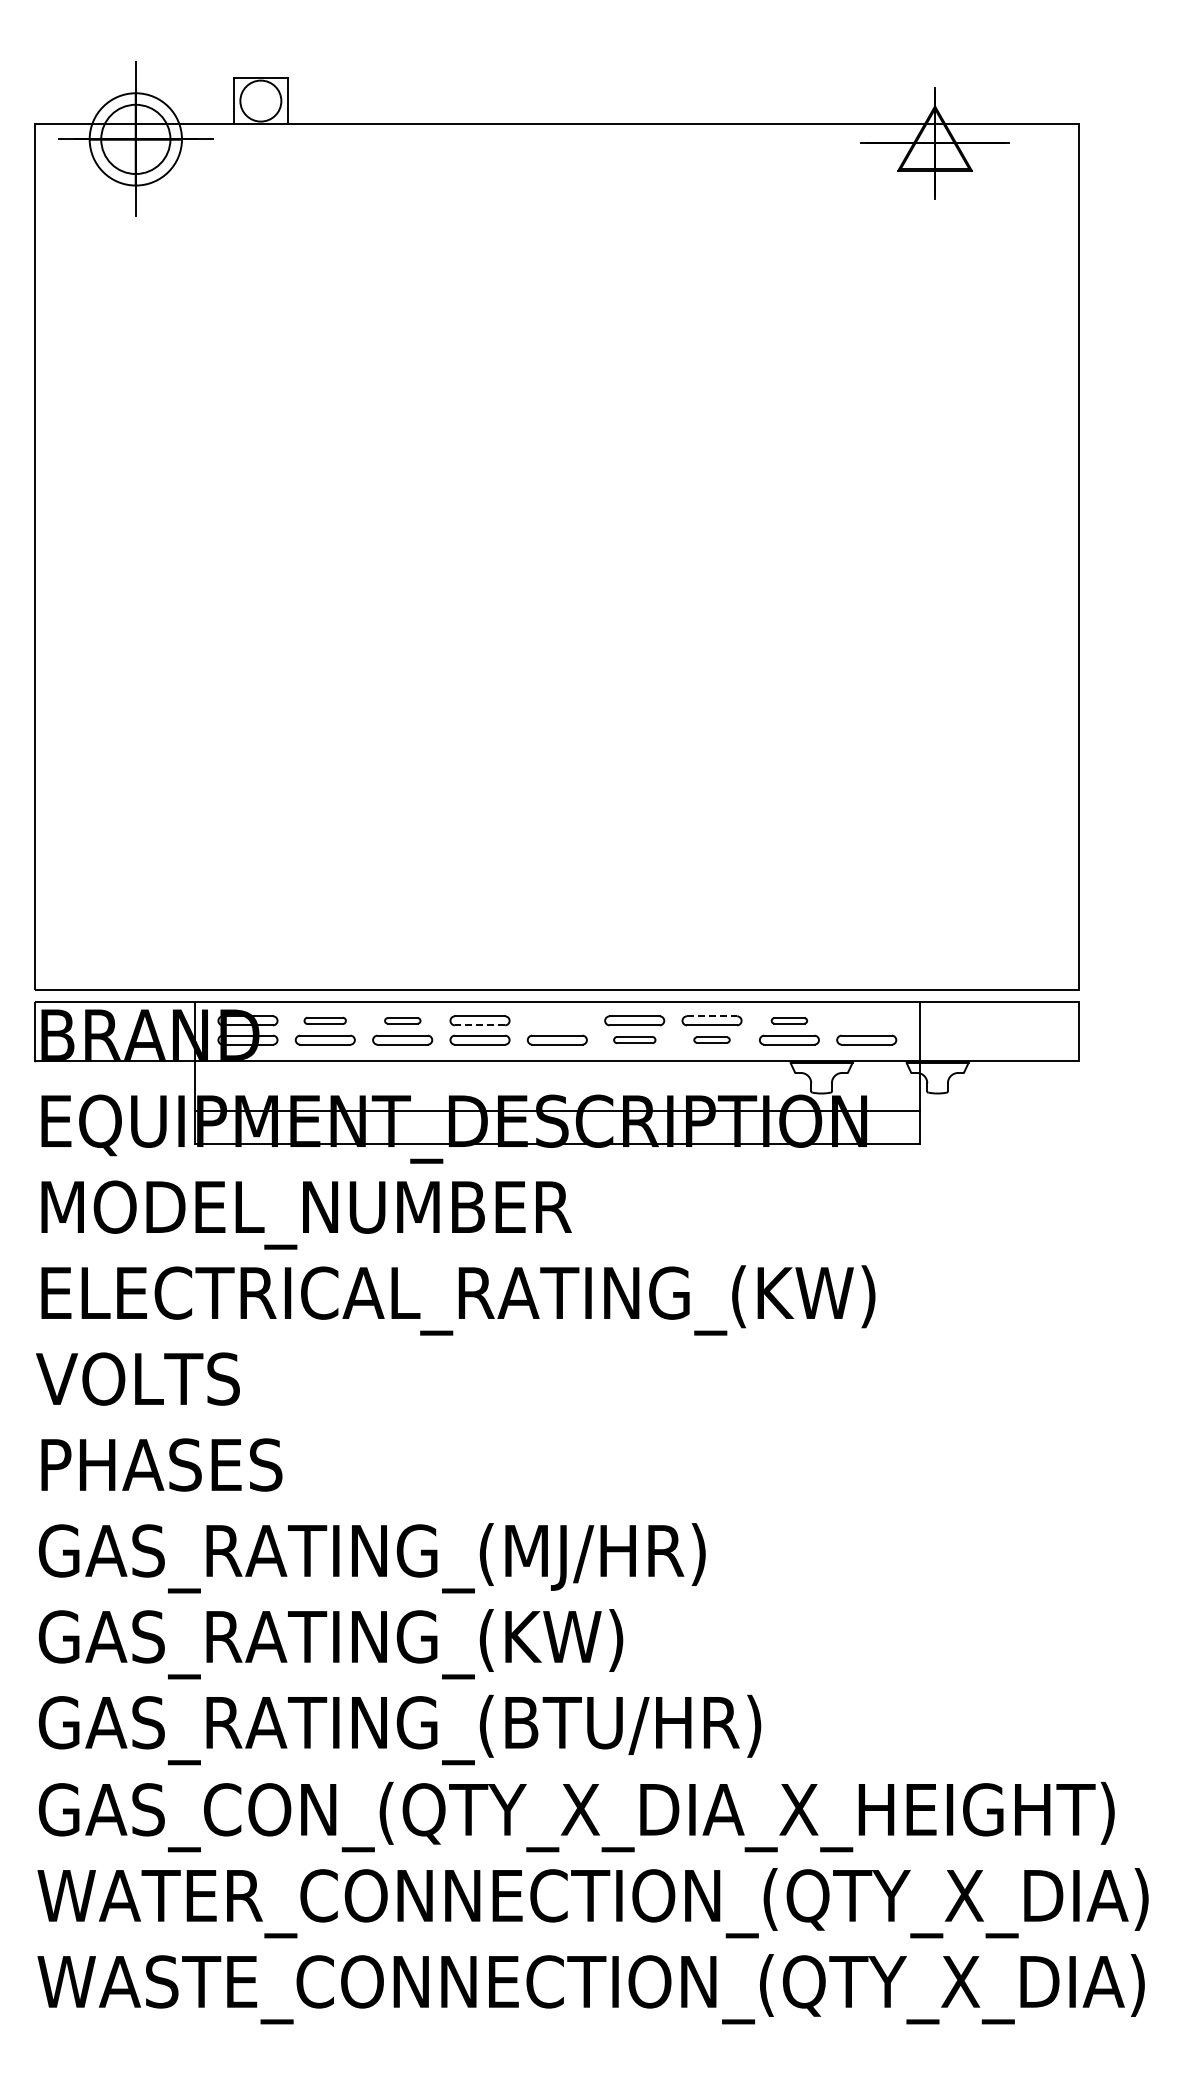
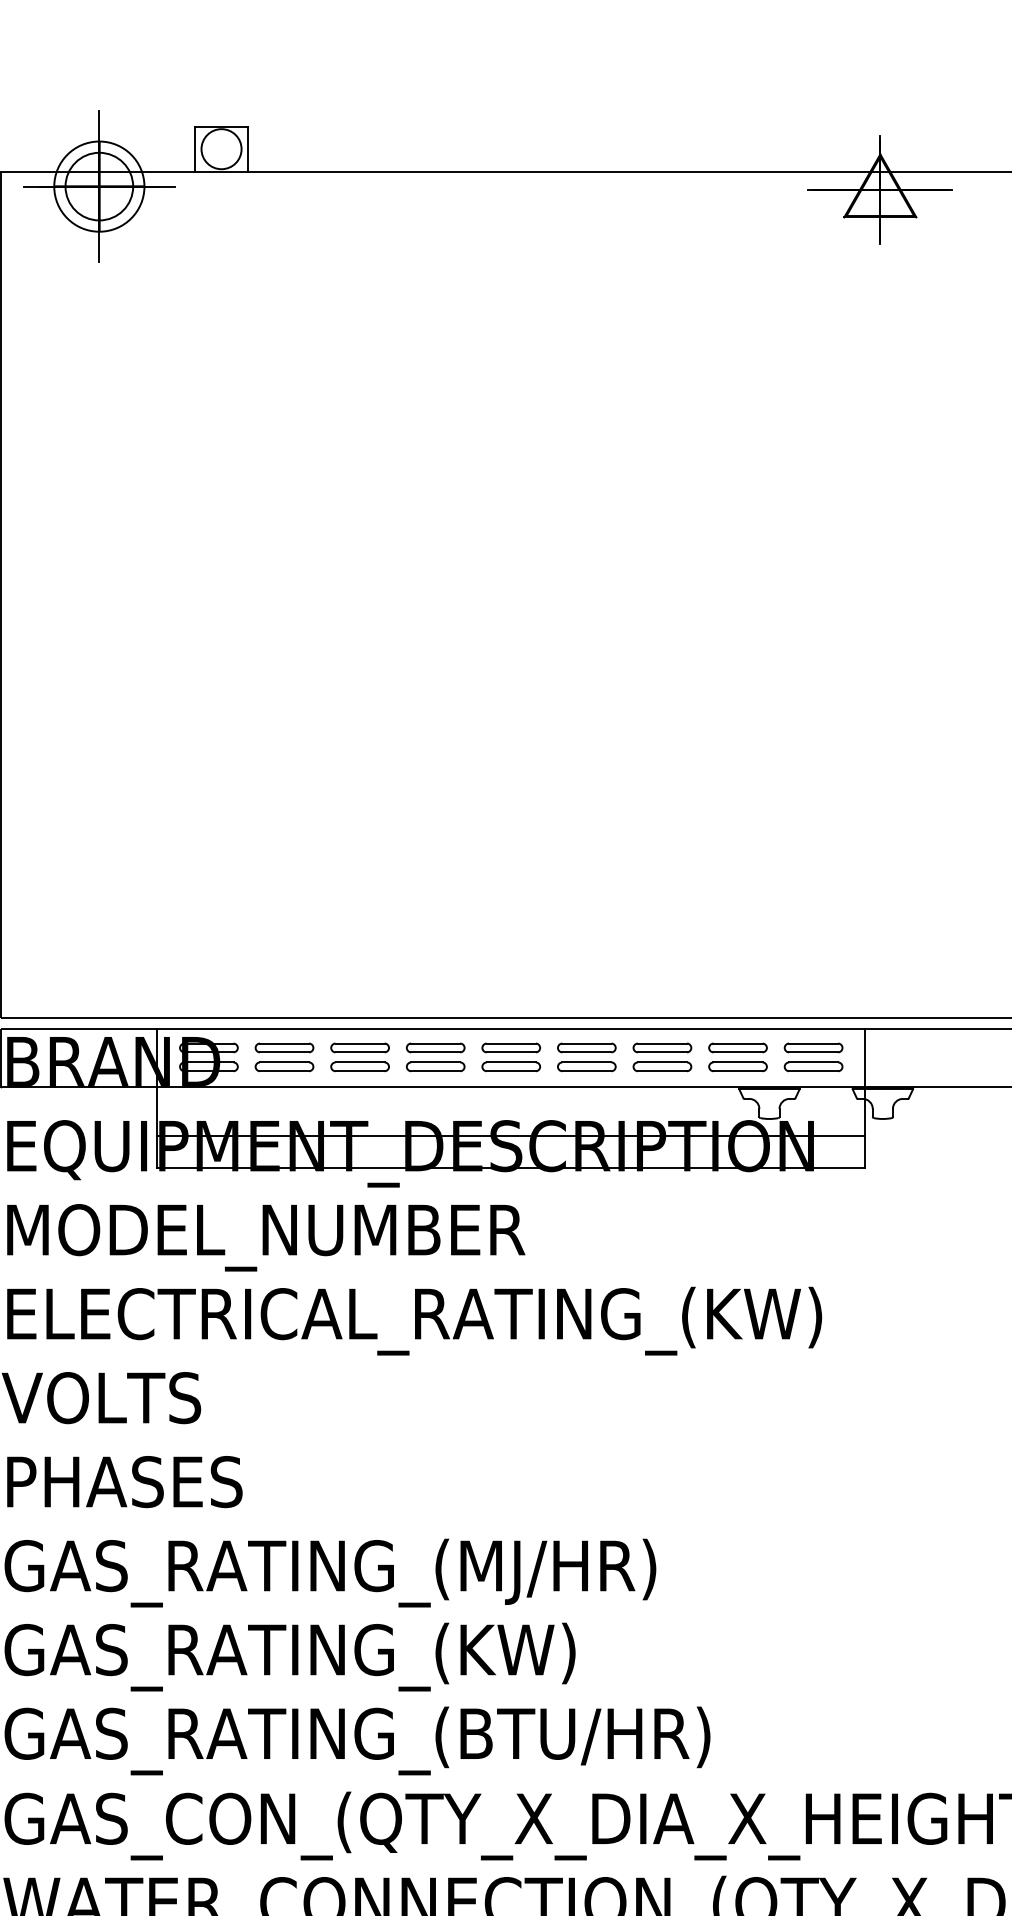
line: (712, 1016) -> (662, 1043), dashed -> solid
part: (324, 1020) -> (283, 1047), size x1.43
part: (402, 1020) -> (359, 1047), size x1.67
part: (556, 1020) -> (510, 1047), added
part: (789, 1020) -> (738, 1047), size x1.67
part: (866, 1020) -> (813, 1047), added
line: (479, 1025) -> (435, 1052), dashed -> solid
part: (634, 1039) -> (586, 1066), size x1.43
part: (711, 1039) -> (661, 1066), size x1.67

